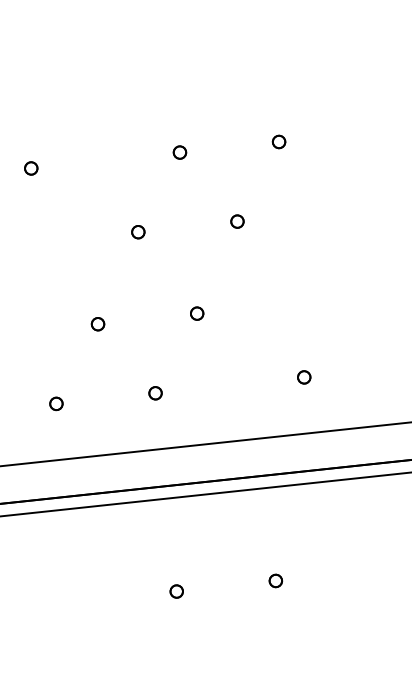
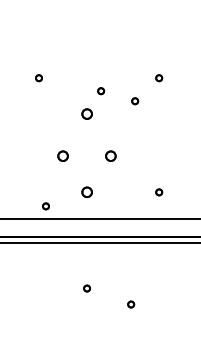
part: (180, 153) -> (101, 91), moved
part: (238, 222) -> (135, 101), moved
part: (137, 232) -> (86, 114), size x1.6
part: (197, 313) -> (111, 156), size x1.6
part: (96, 324) -> (62, 156), size x1.6
part: (154, 393) -> (86, 192), size x1.6
part: (55, 404) -> (45, 206), moved
part: (276, 580) -> (131, 304), moved

